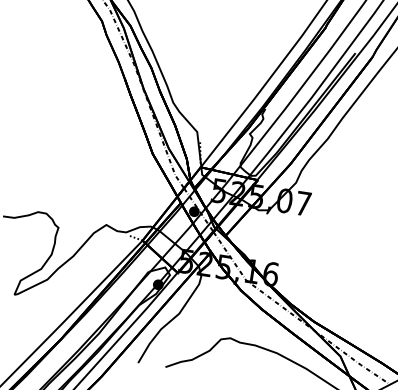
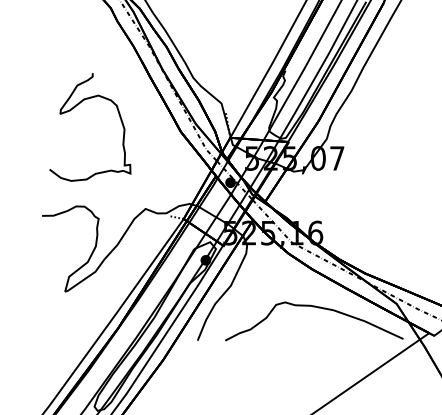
curve: (51, 115) -> (74, 108), added

